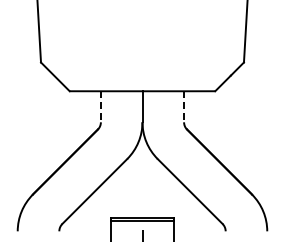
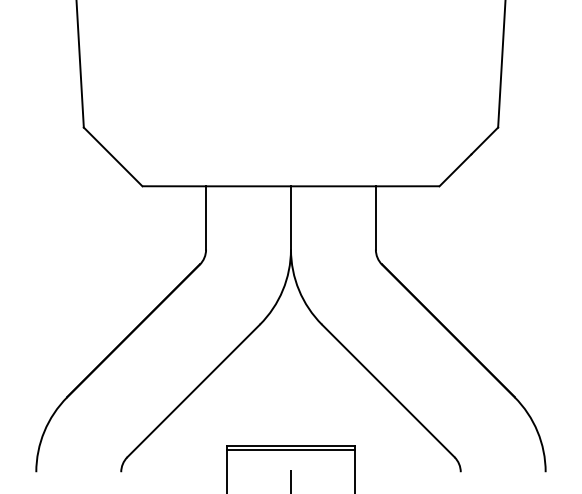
line: (100, 106) -> (205, 217), dashed -> solid
line: (184, 106) -> (376, 217), dashed -> solid

